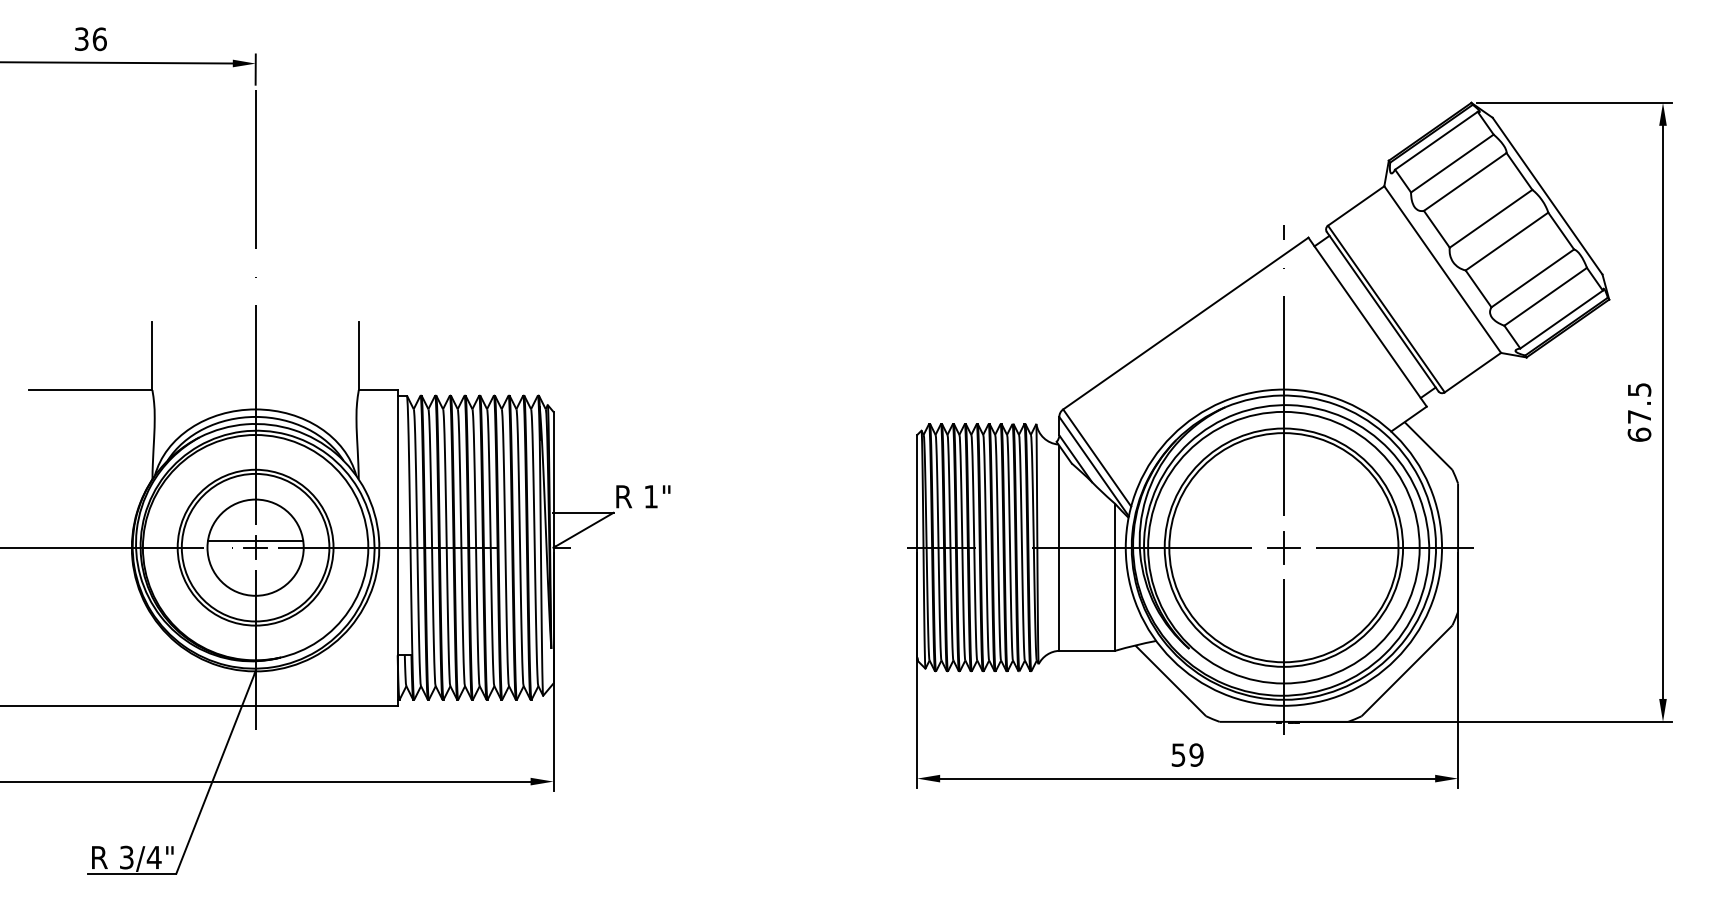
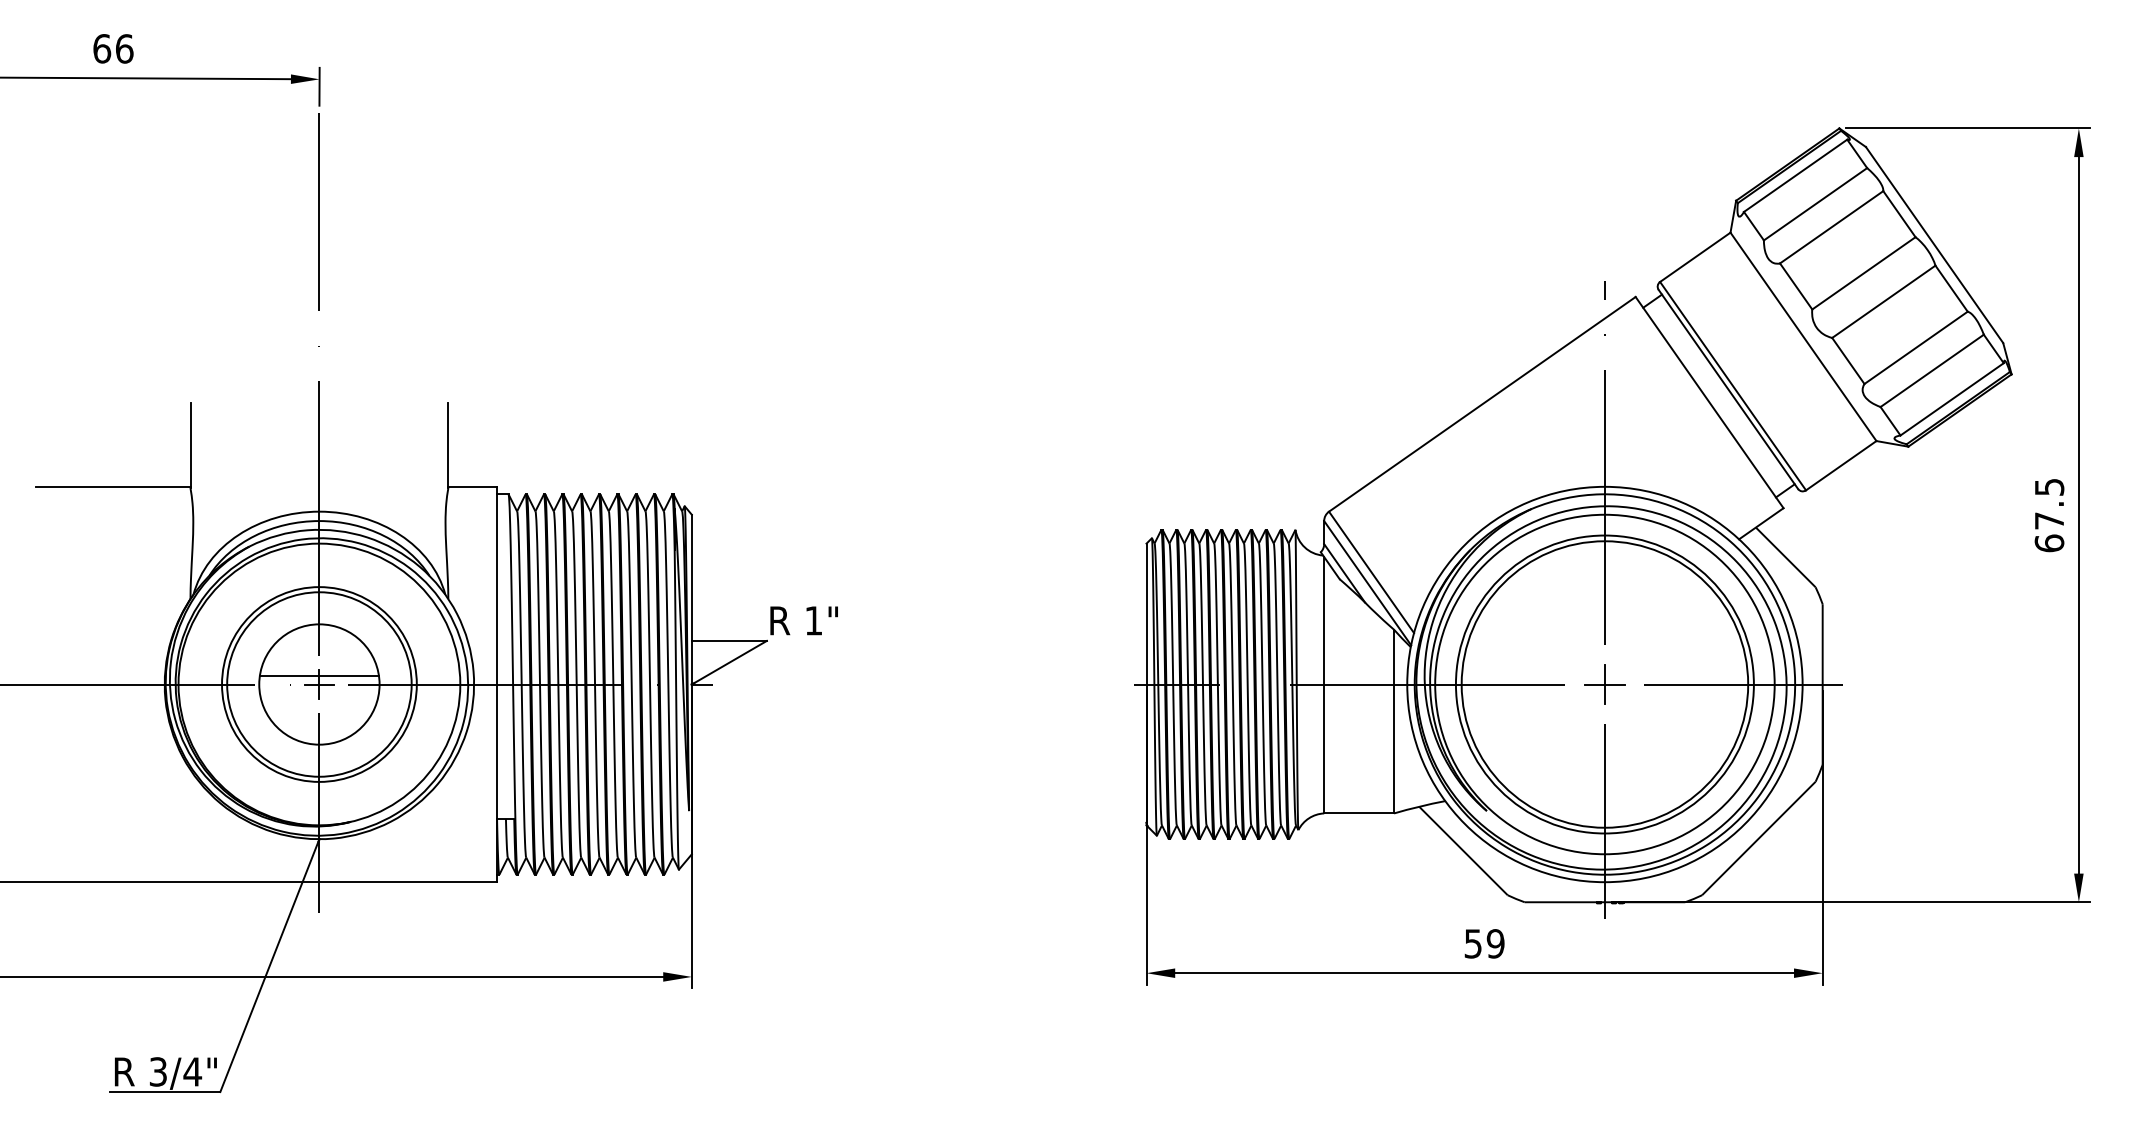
text: (82, 38) -> (102, 48), 36 -> 66

